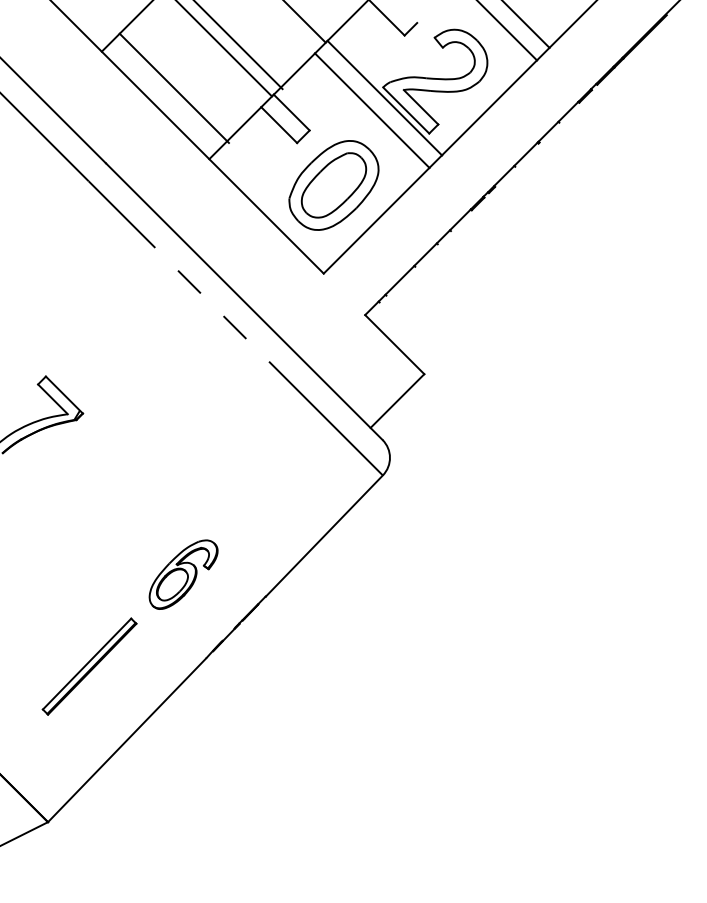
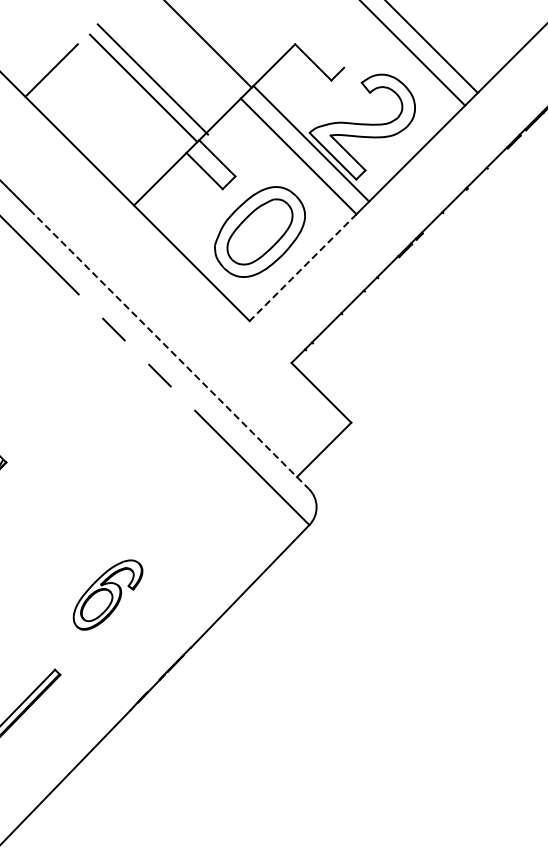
line: (173, 87) -> (97, 133), removed
line: (376, 220) -> (302, 267), solid -> dashed
line: (244, 301) -> (169, 349), solid -> dashed
part: (183, 574) -> (107, 594), moved

